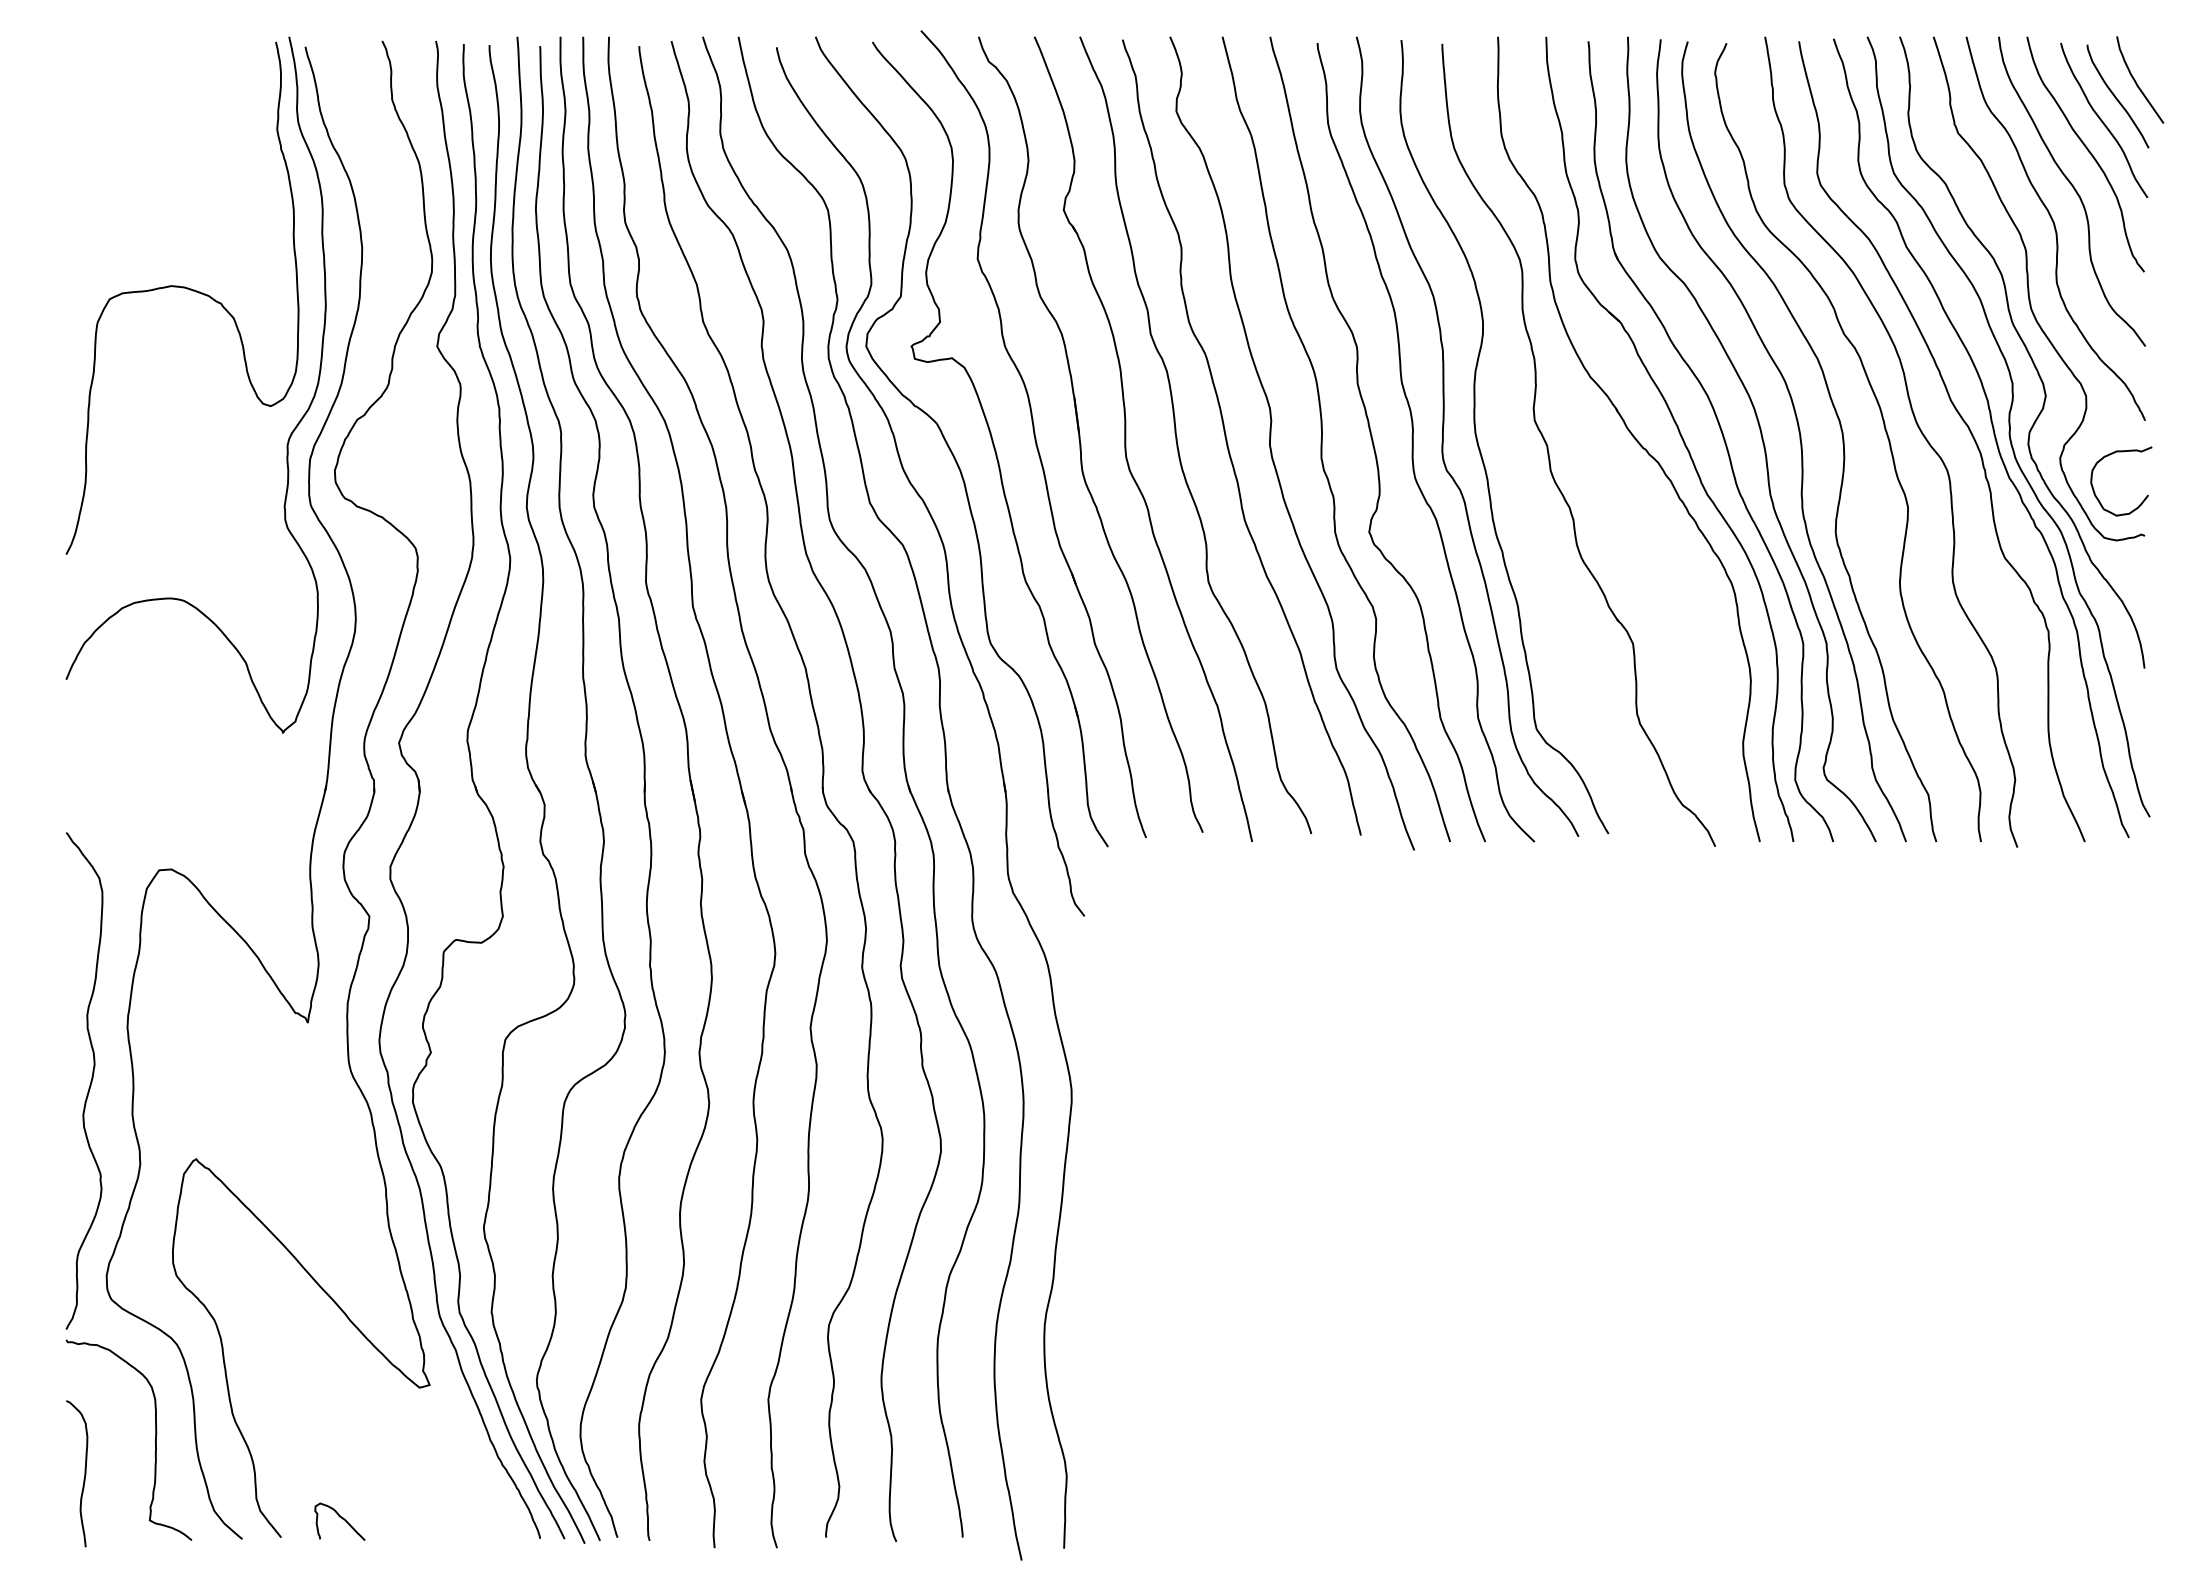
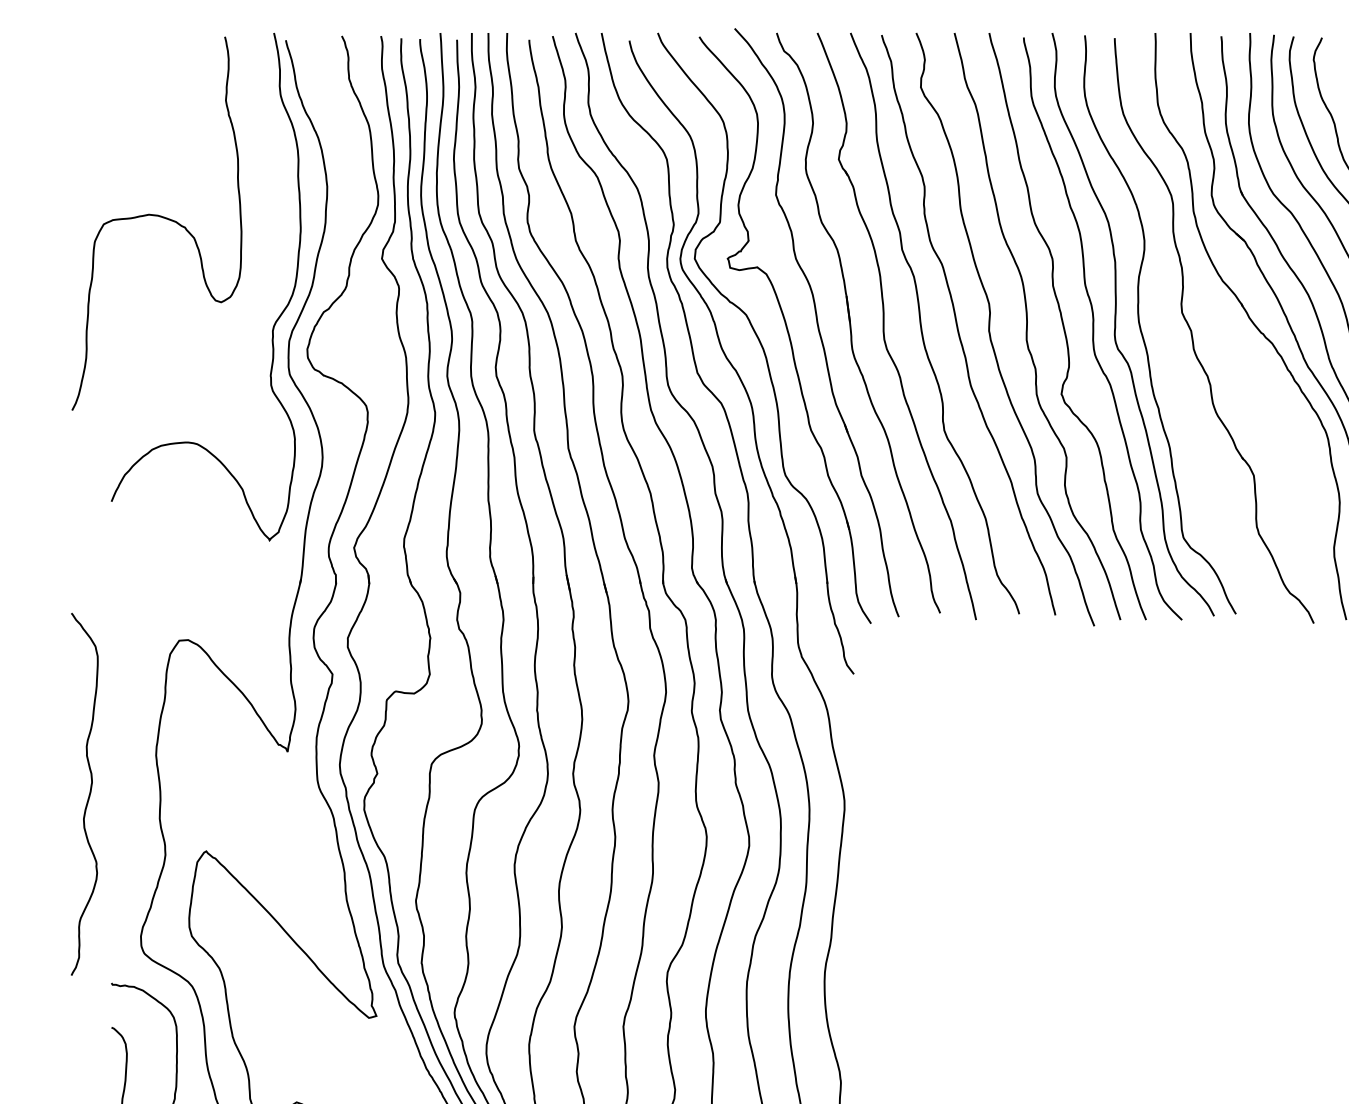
curve: (186, 289) -> (159, 217), moved
curve: (90, 1080) -> (89, 793), moved

